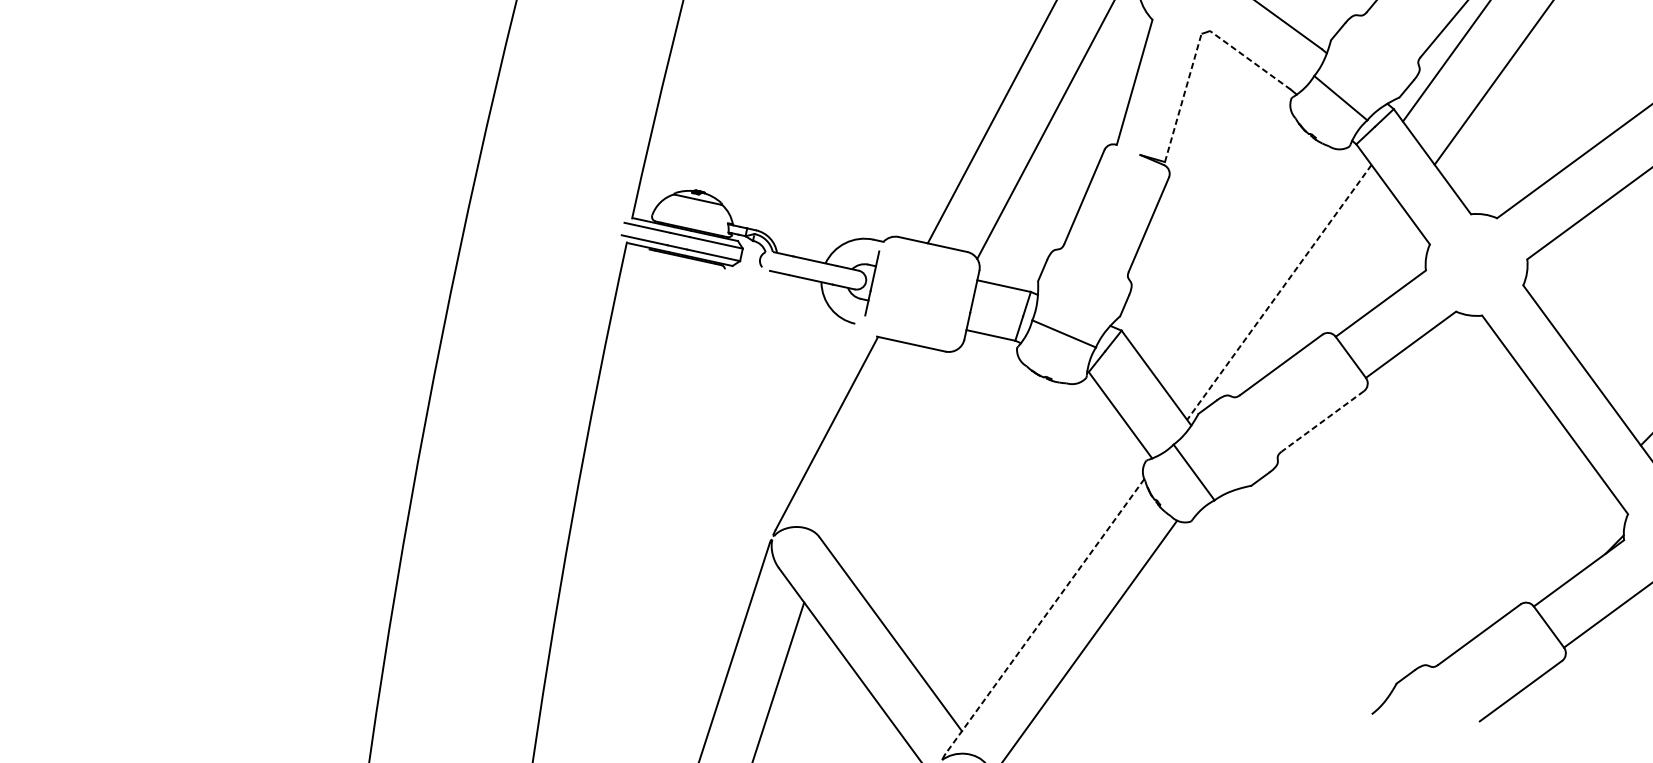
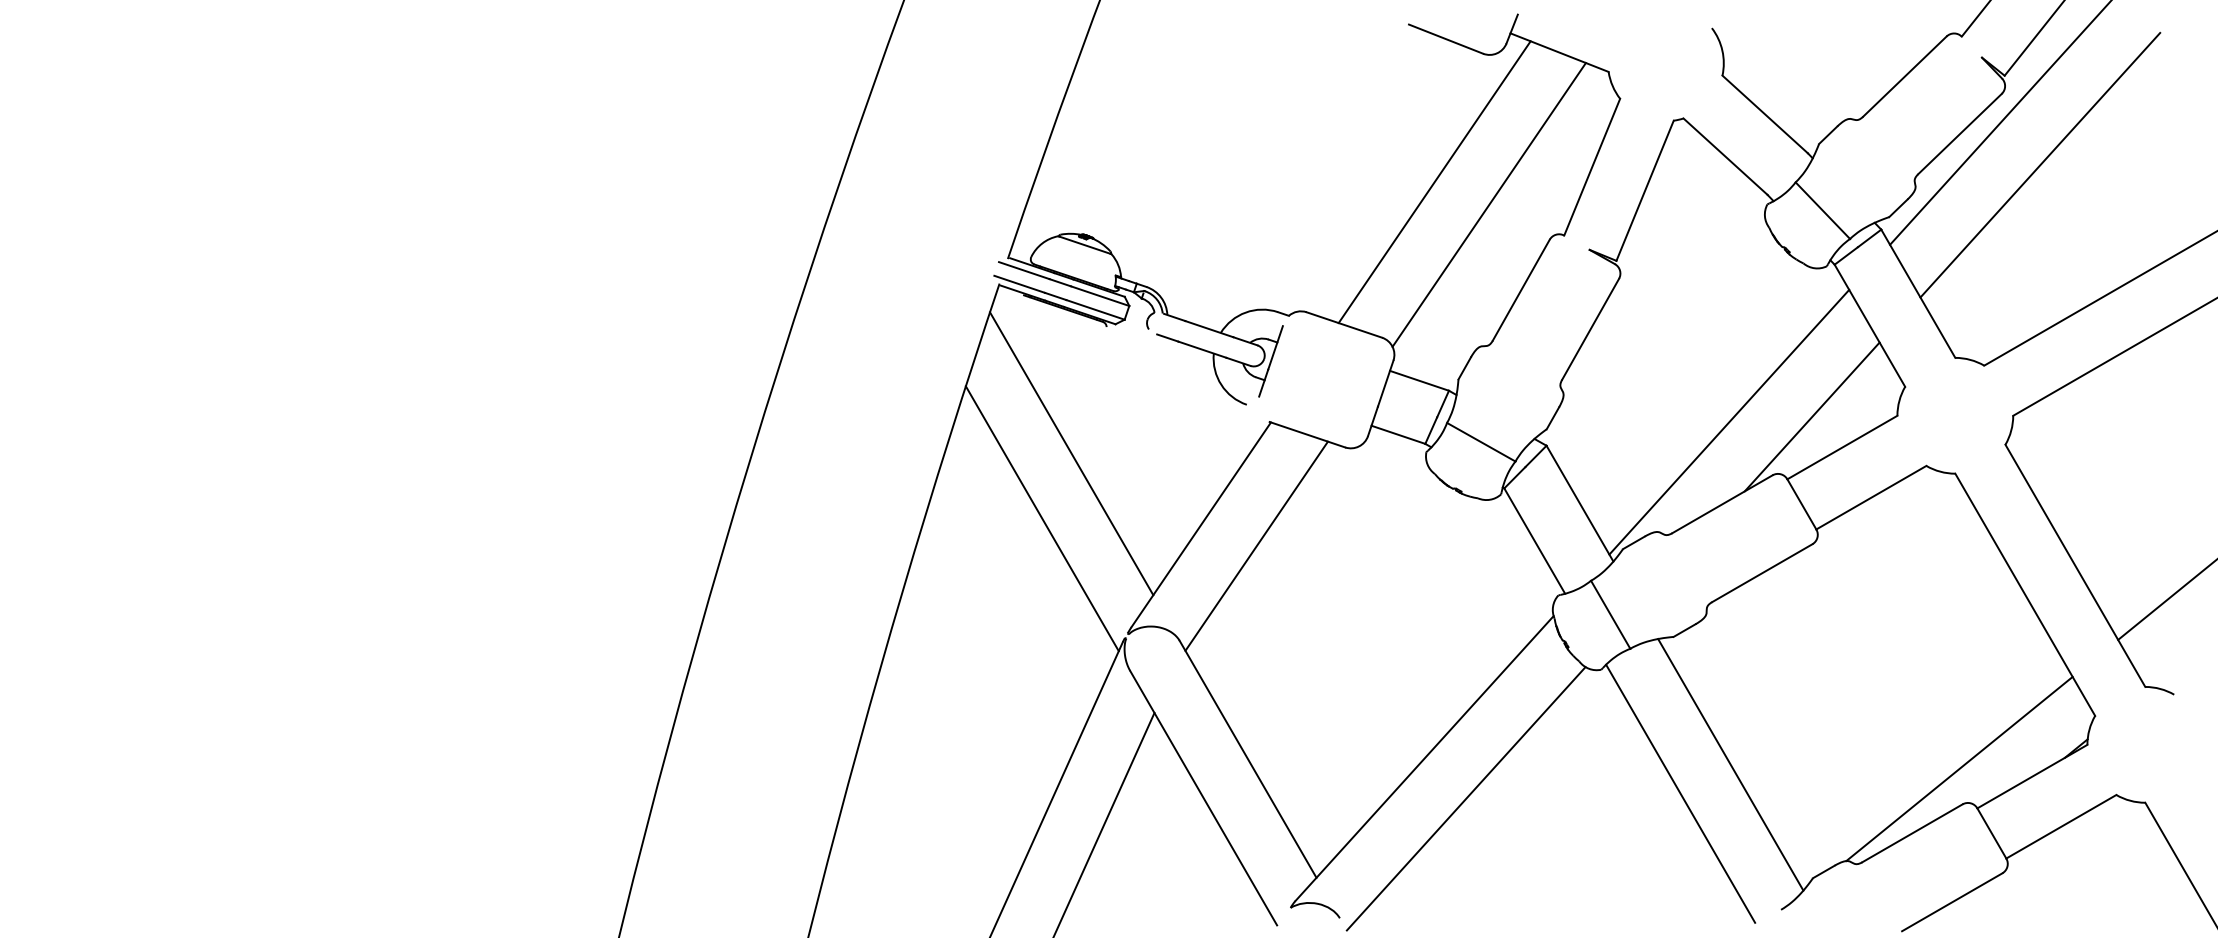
line: (1250, 60) -> (1725, 156), dashed -> solid
line: (1183, 97) -> (1645, 190), dashed -> solid
line: (1350, 279) -> (1811, 416), added
line: (1279, 292) -> (1729, 422), dashed -> solid
line: (706, 383) -> (1071, 453), added
line: (1323, 421) -> (1762, 573), dashed -> solid
line: (686, 443) -> (1041, 518), added
line: (877, 446) -> (1256, 545), added
line: (1514, 573) -> (1959, 768), added
line: (1313, 591) -> (1730, 764), added
line: (1045, 616) -> (1424, 758), dashed -> solid
line: (1272, 622) -> (1680, 793), added

